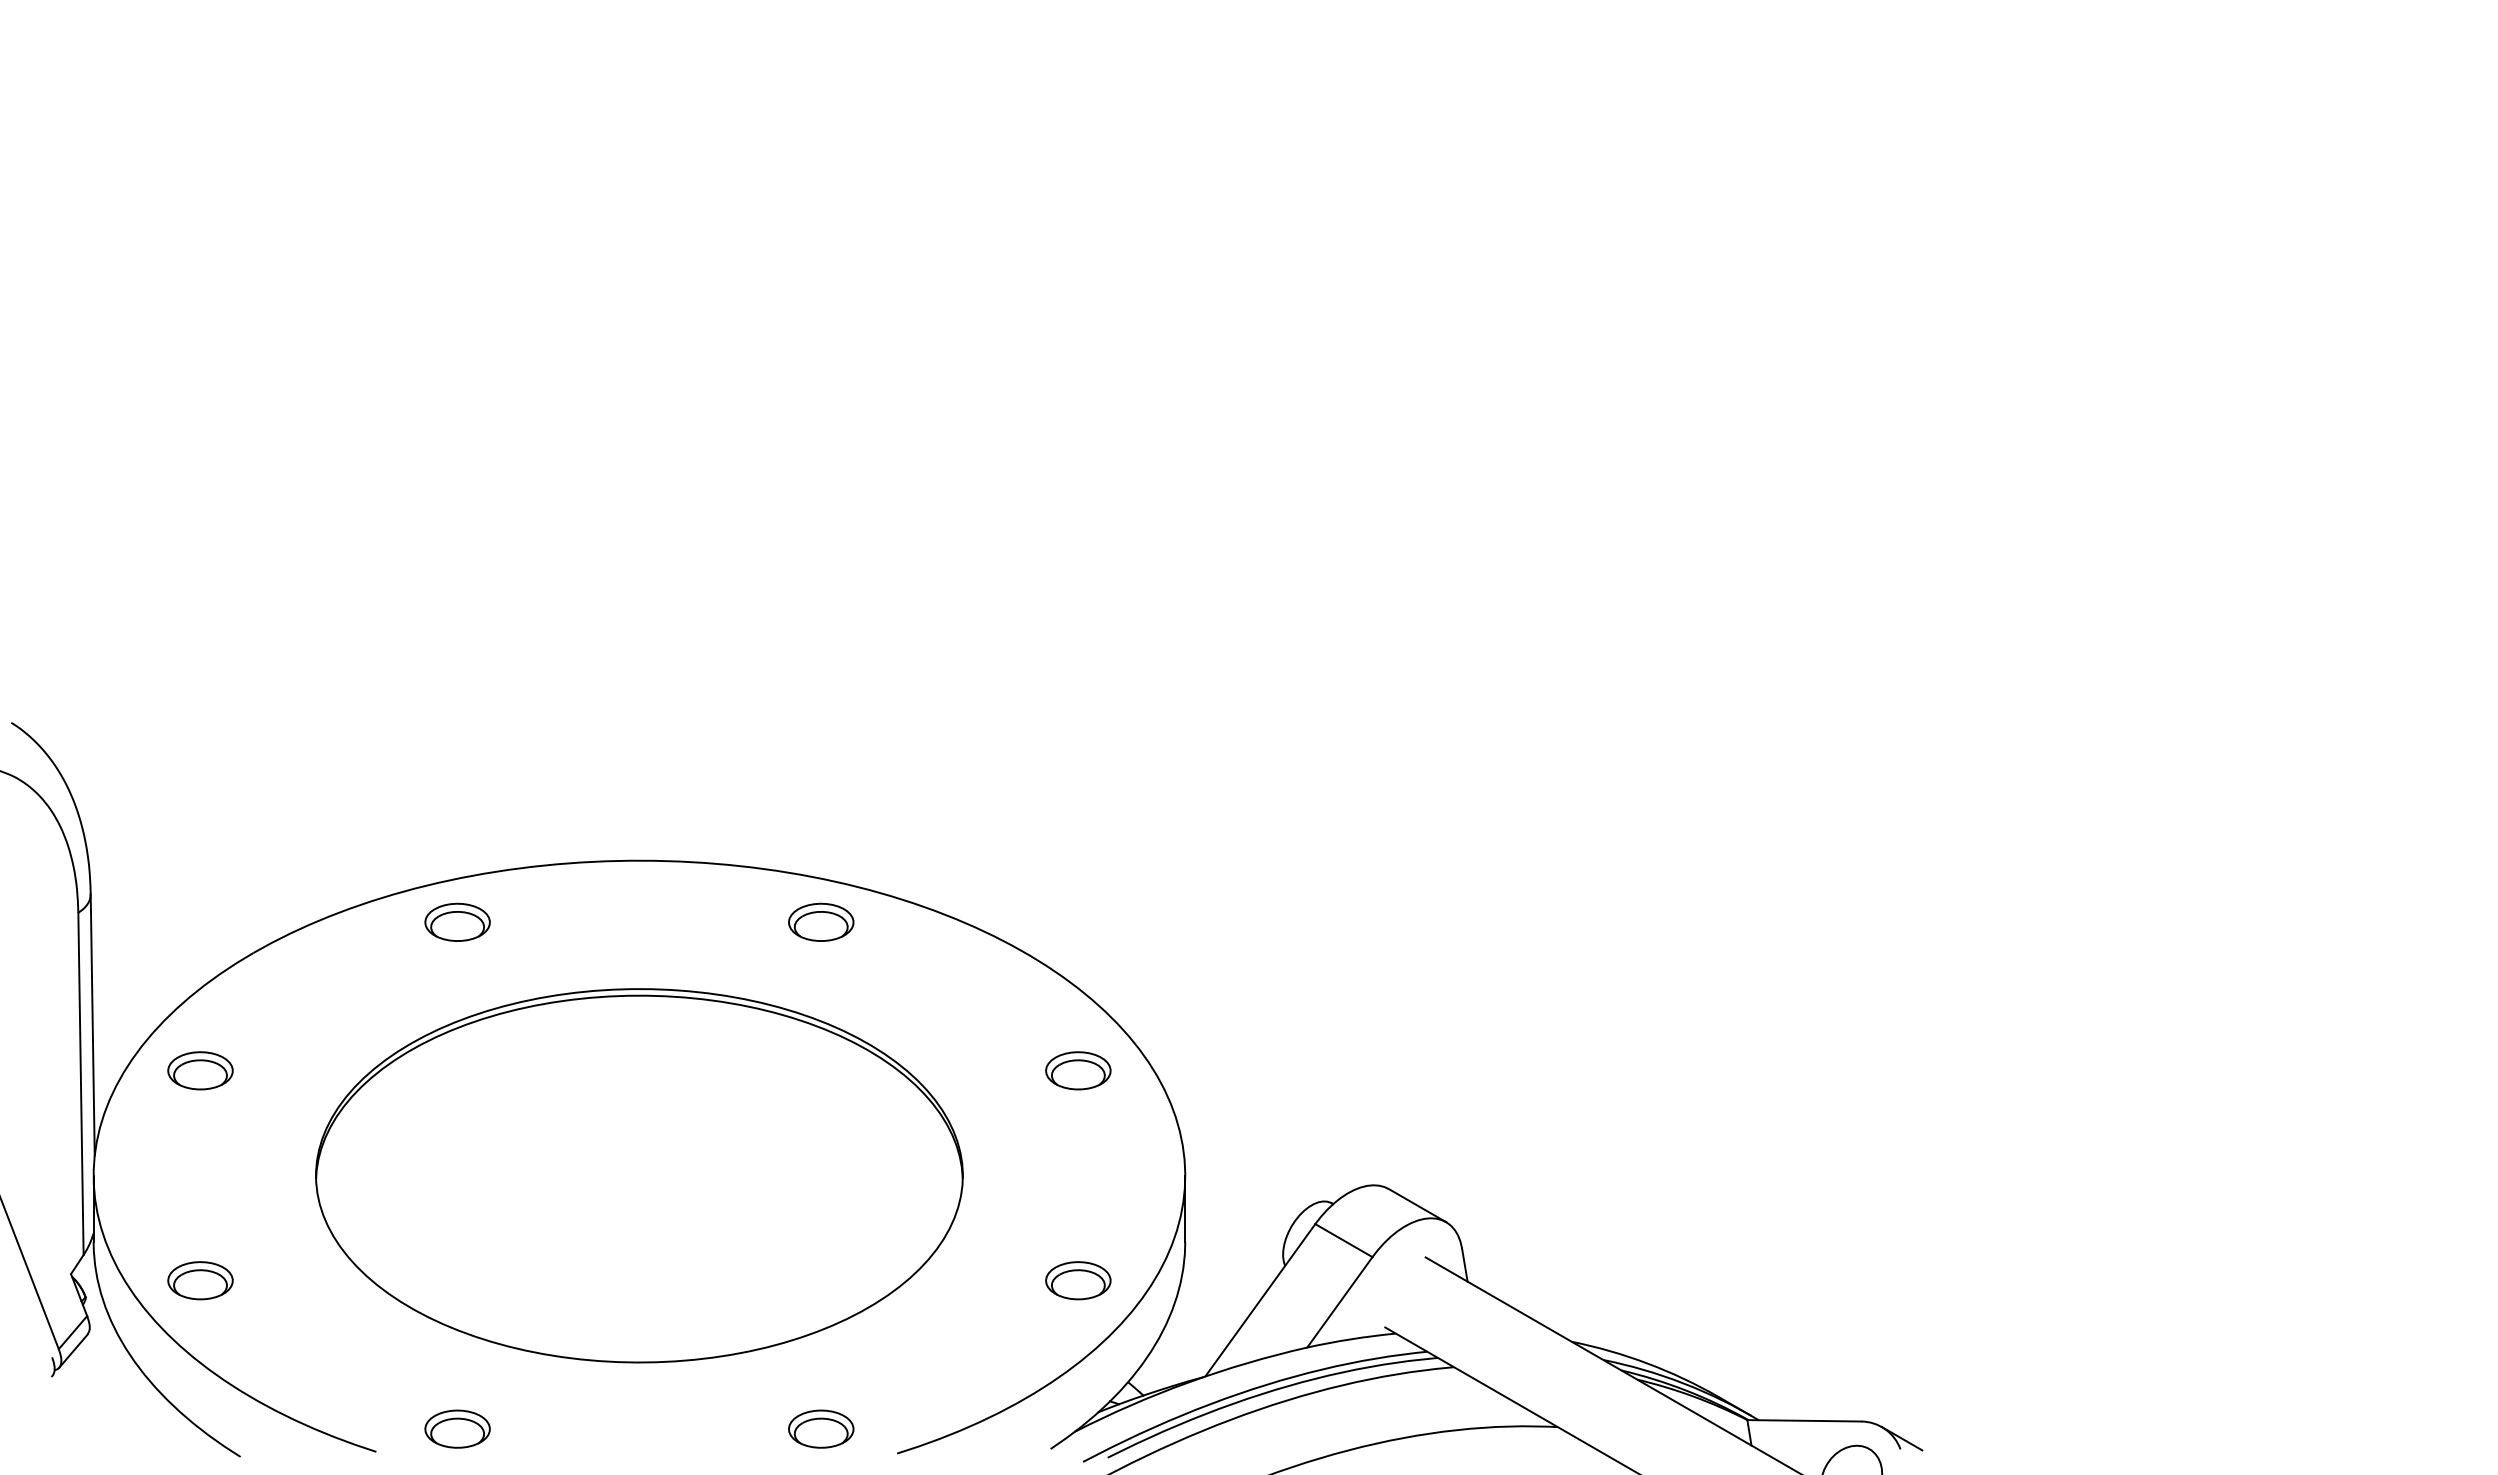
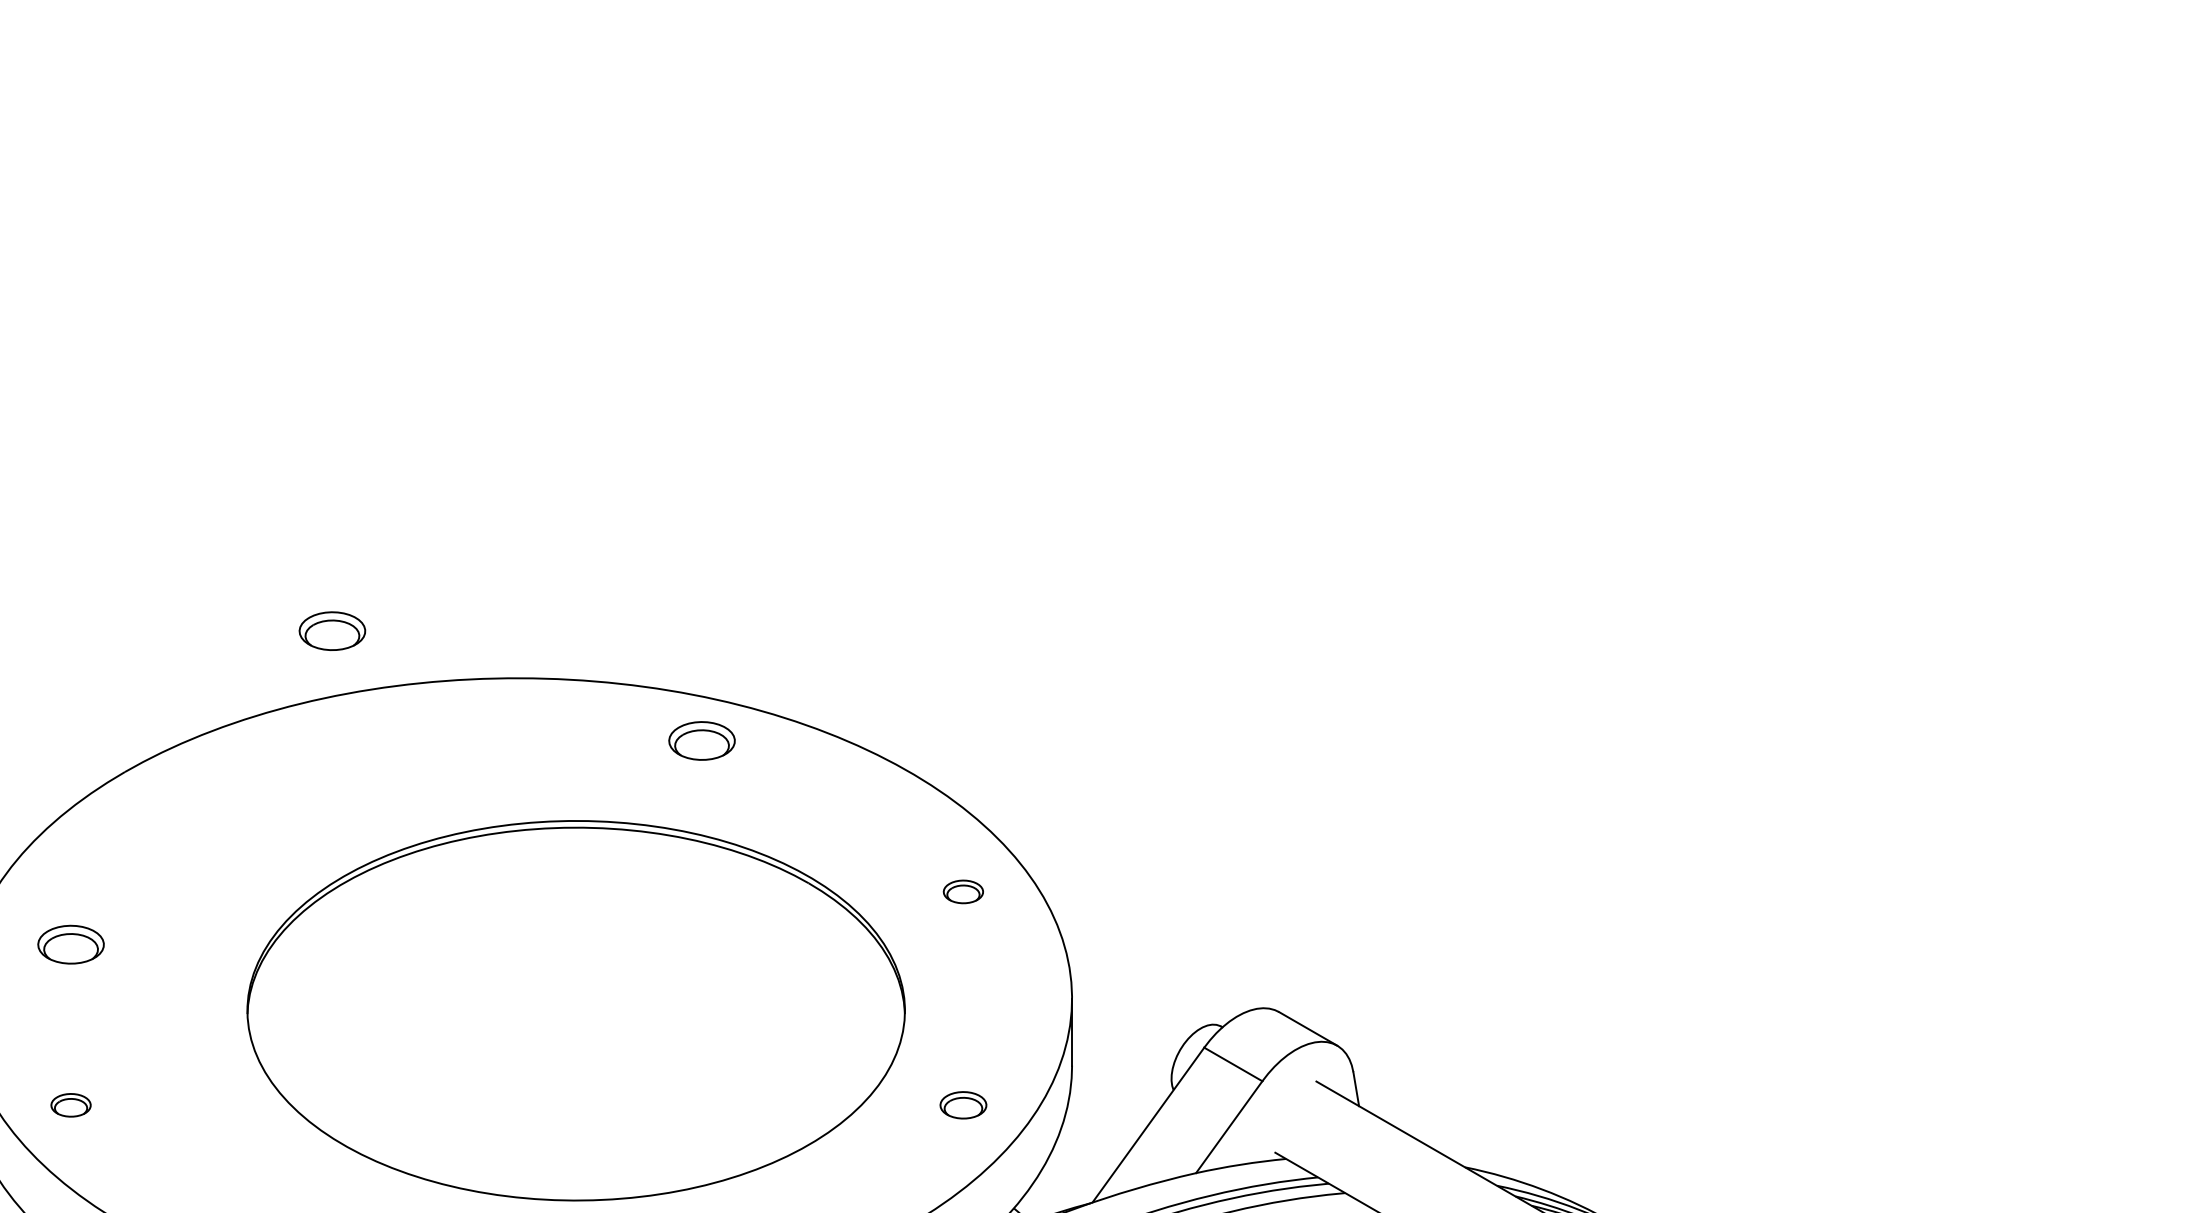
part: (457, 921) -> (332, 630), moved
part: (200, 1070) -> (71, 944), moved
part: (1078, 1070) -> (963, 891), size x0.6
part: (639, 1175) -> (576, 1010), moved
part: (200, 1280) -> (71, 1104), size x0.6
part: (1078, 1280) -> (963, 1104), size x0.7

